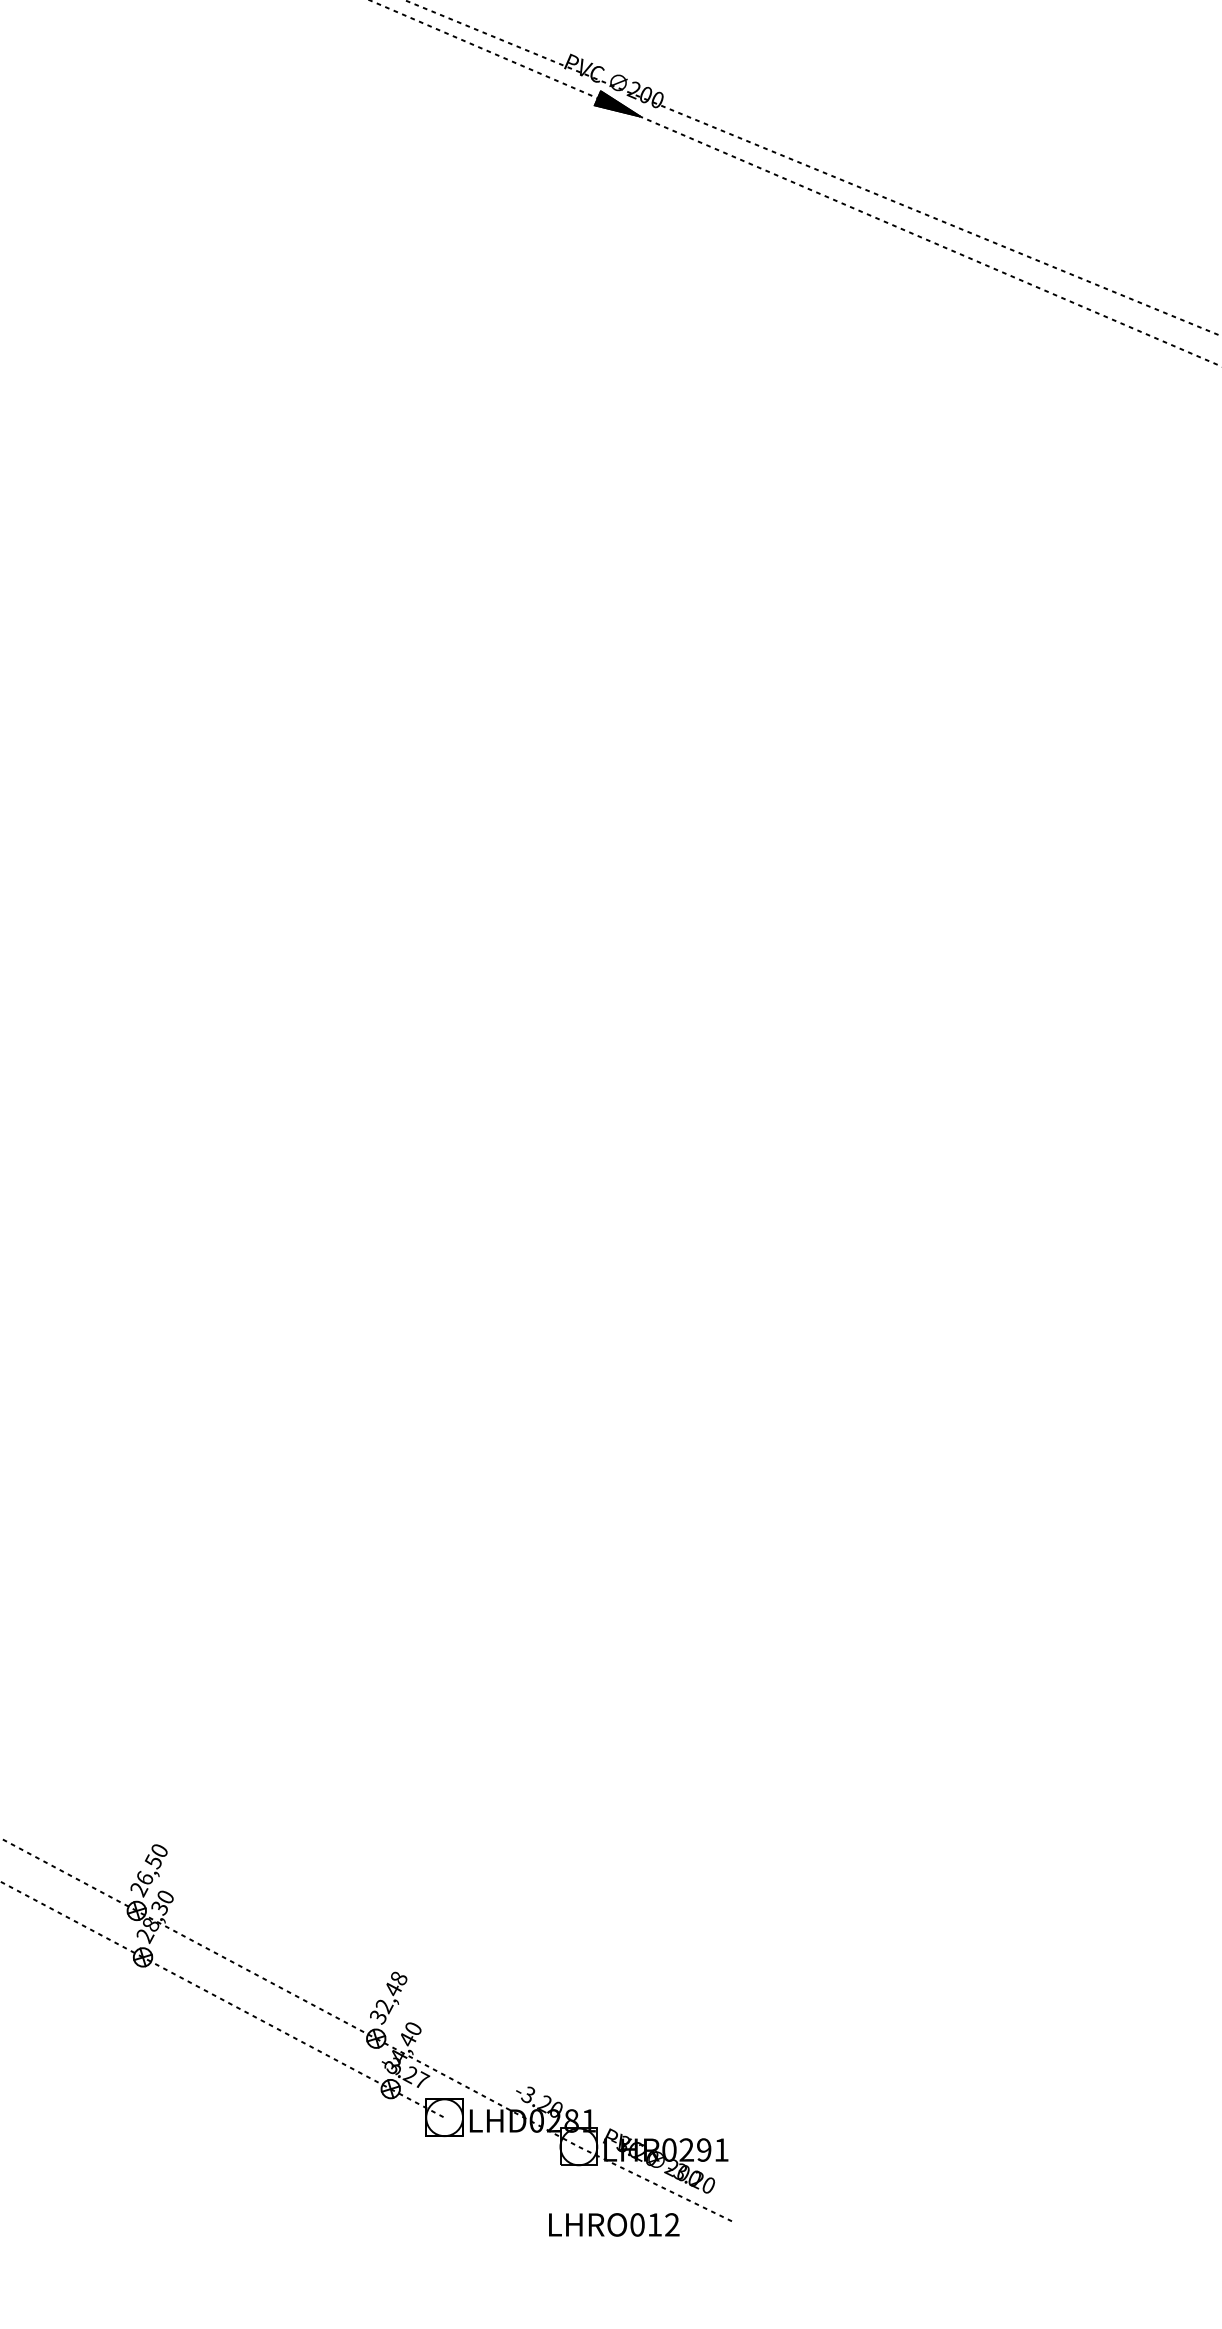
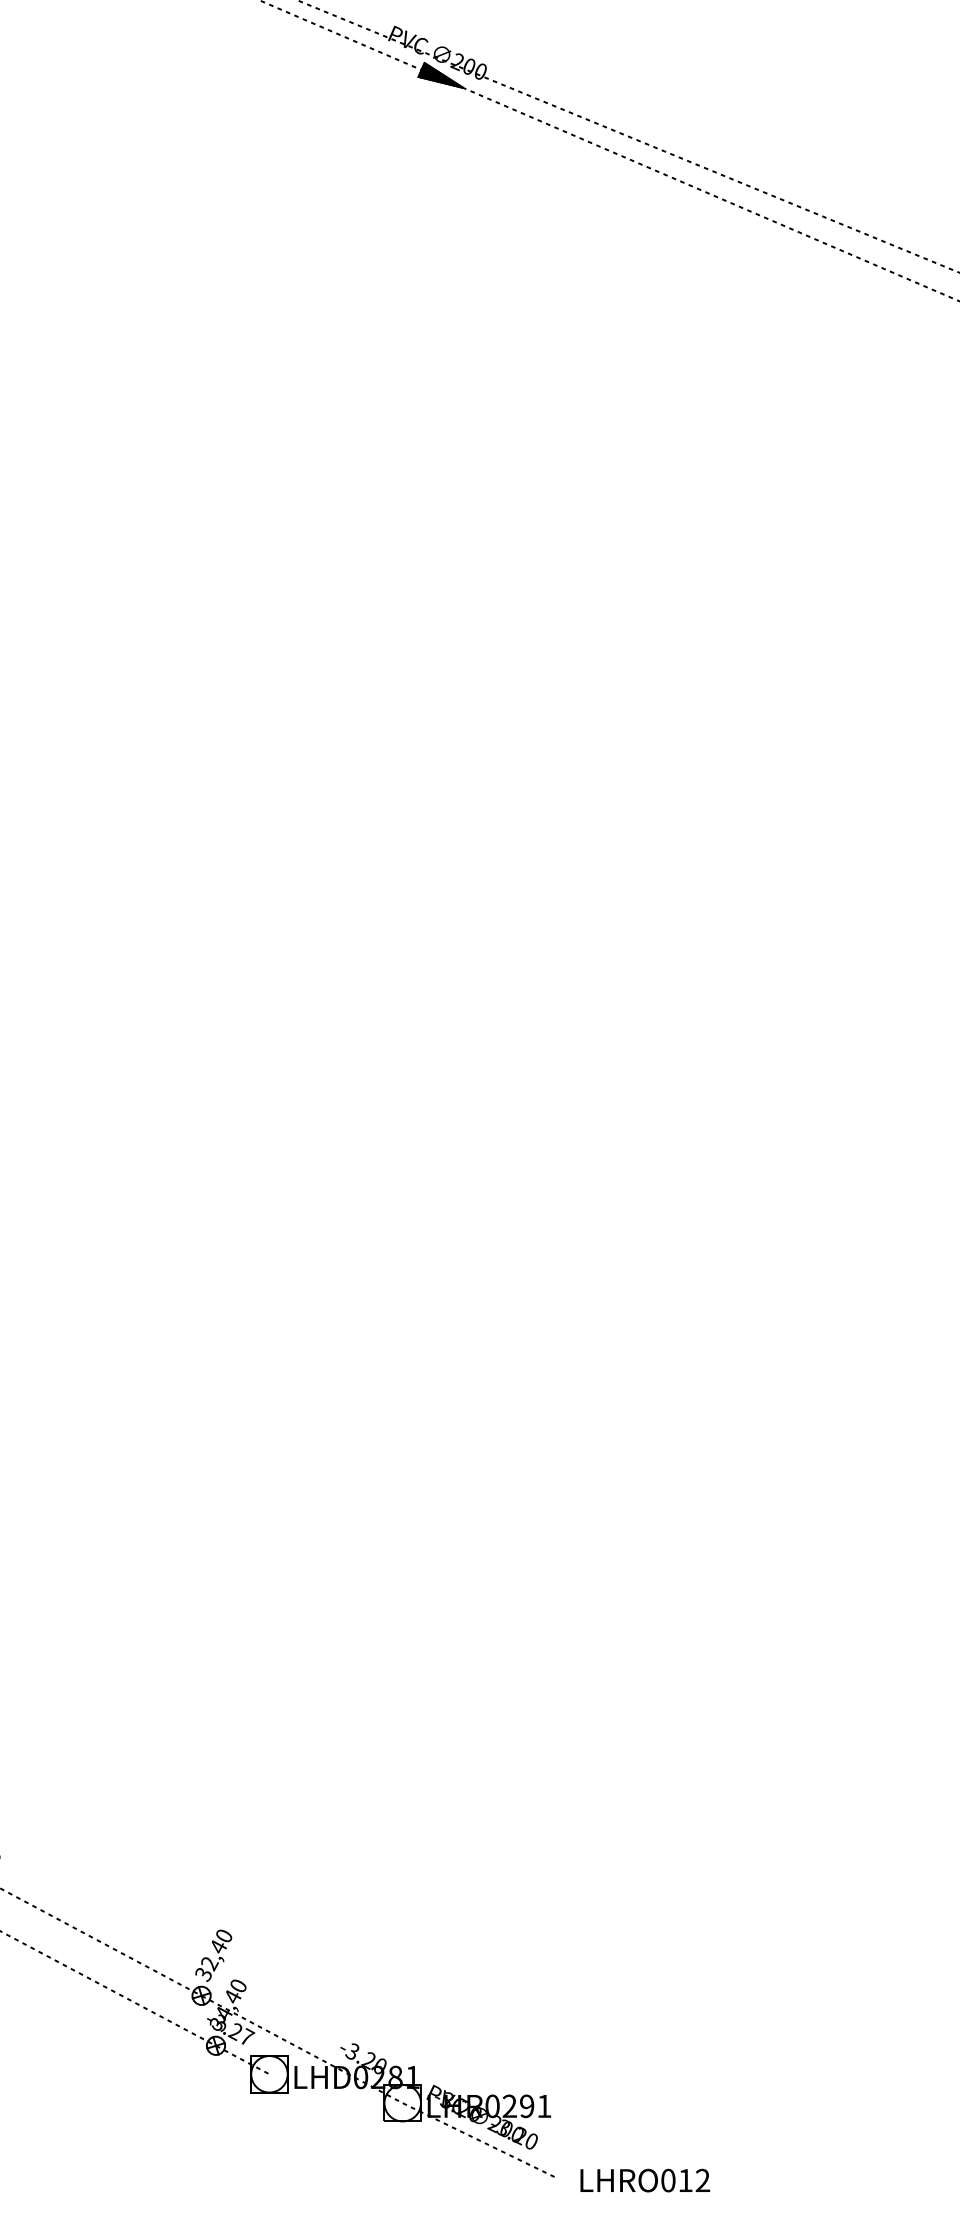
text: (399, 1978) -> (224, 1936), 32,48 -> 32,40
text: (614, 2224) -> (645, 2180), moved

